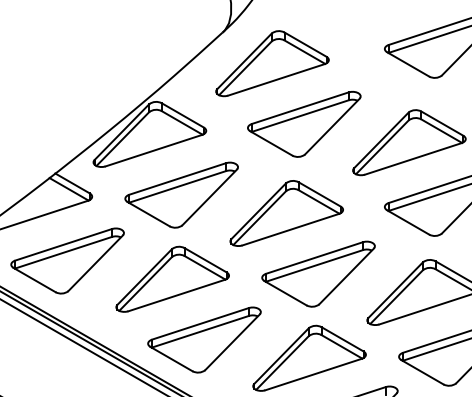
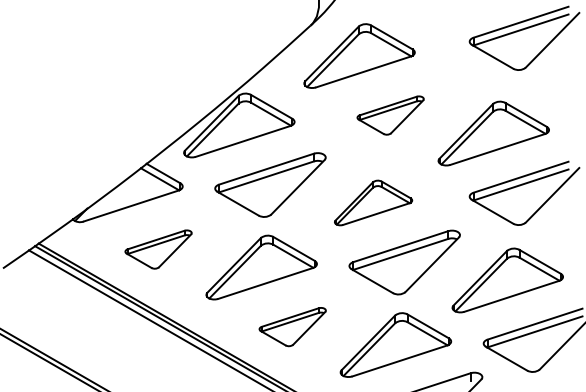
part: (304, 124) -> (390, 115), size x0.6
part: (286, 212) -> (373, 202), size x0.7
part: (67, 260) -> (158, 249), size x0.6
part: (204, 339) -> (292, 326), size x0.6

